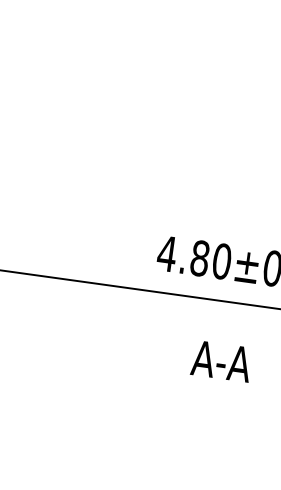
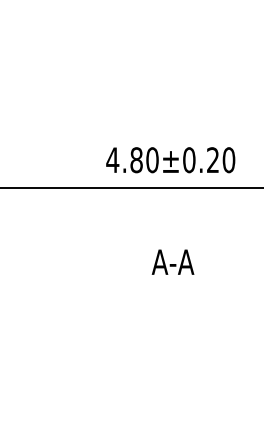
text: (220, 360) -> (172, 261), moved

